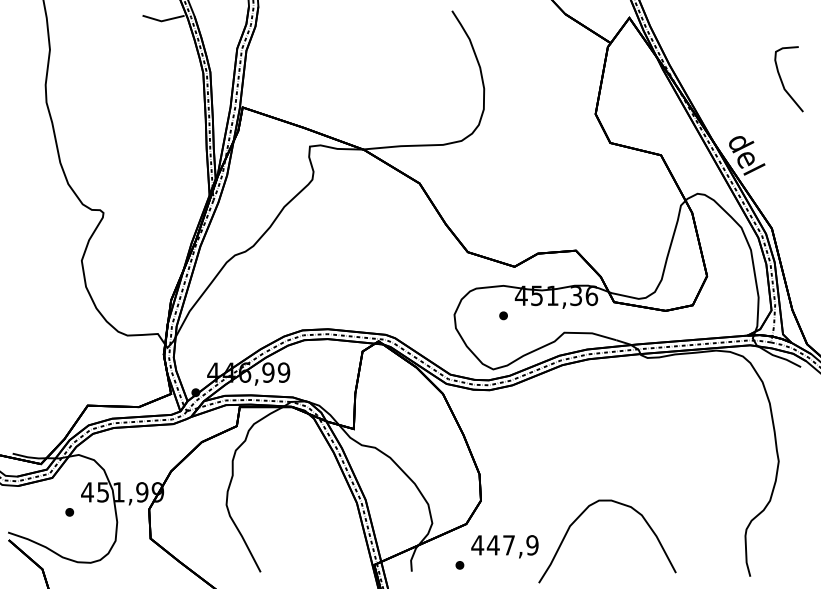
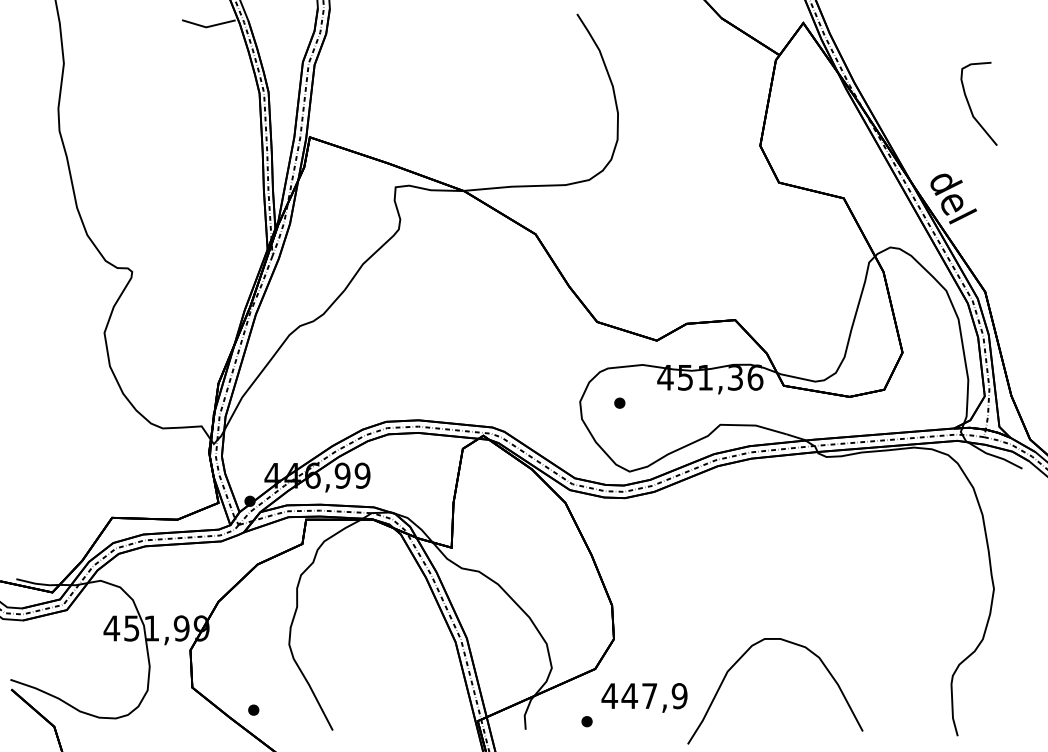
curve: (782, 80) -> (970, 105), moved
part: (503, 315) -> (619, 402), moved
part: (69, 512) -> (253, 710), moved

